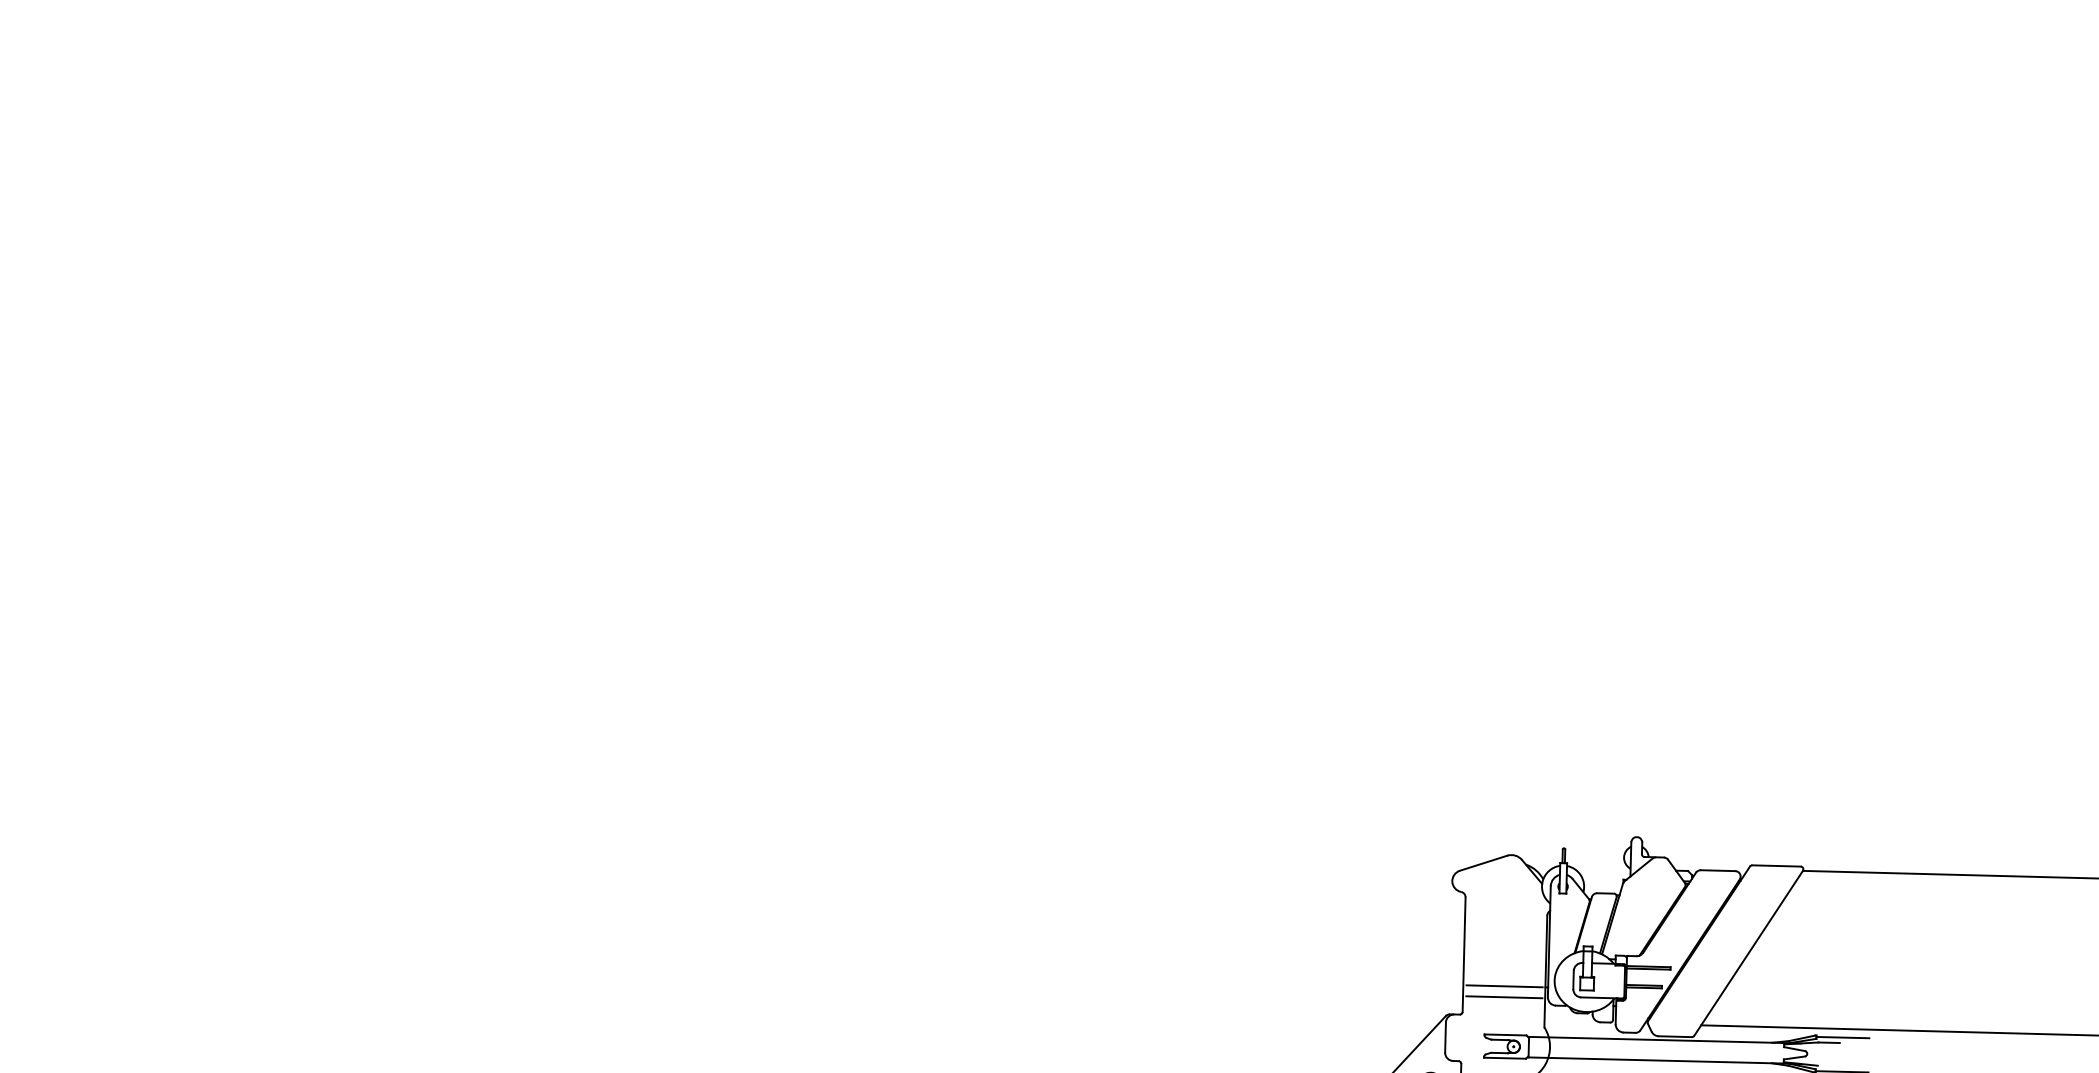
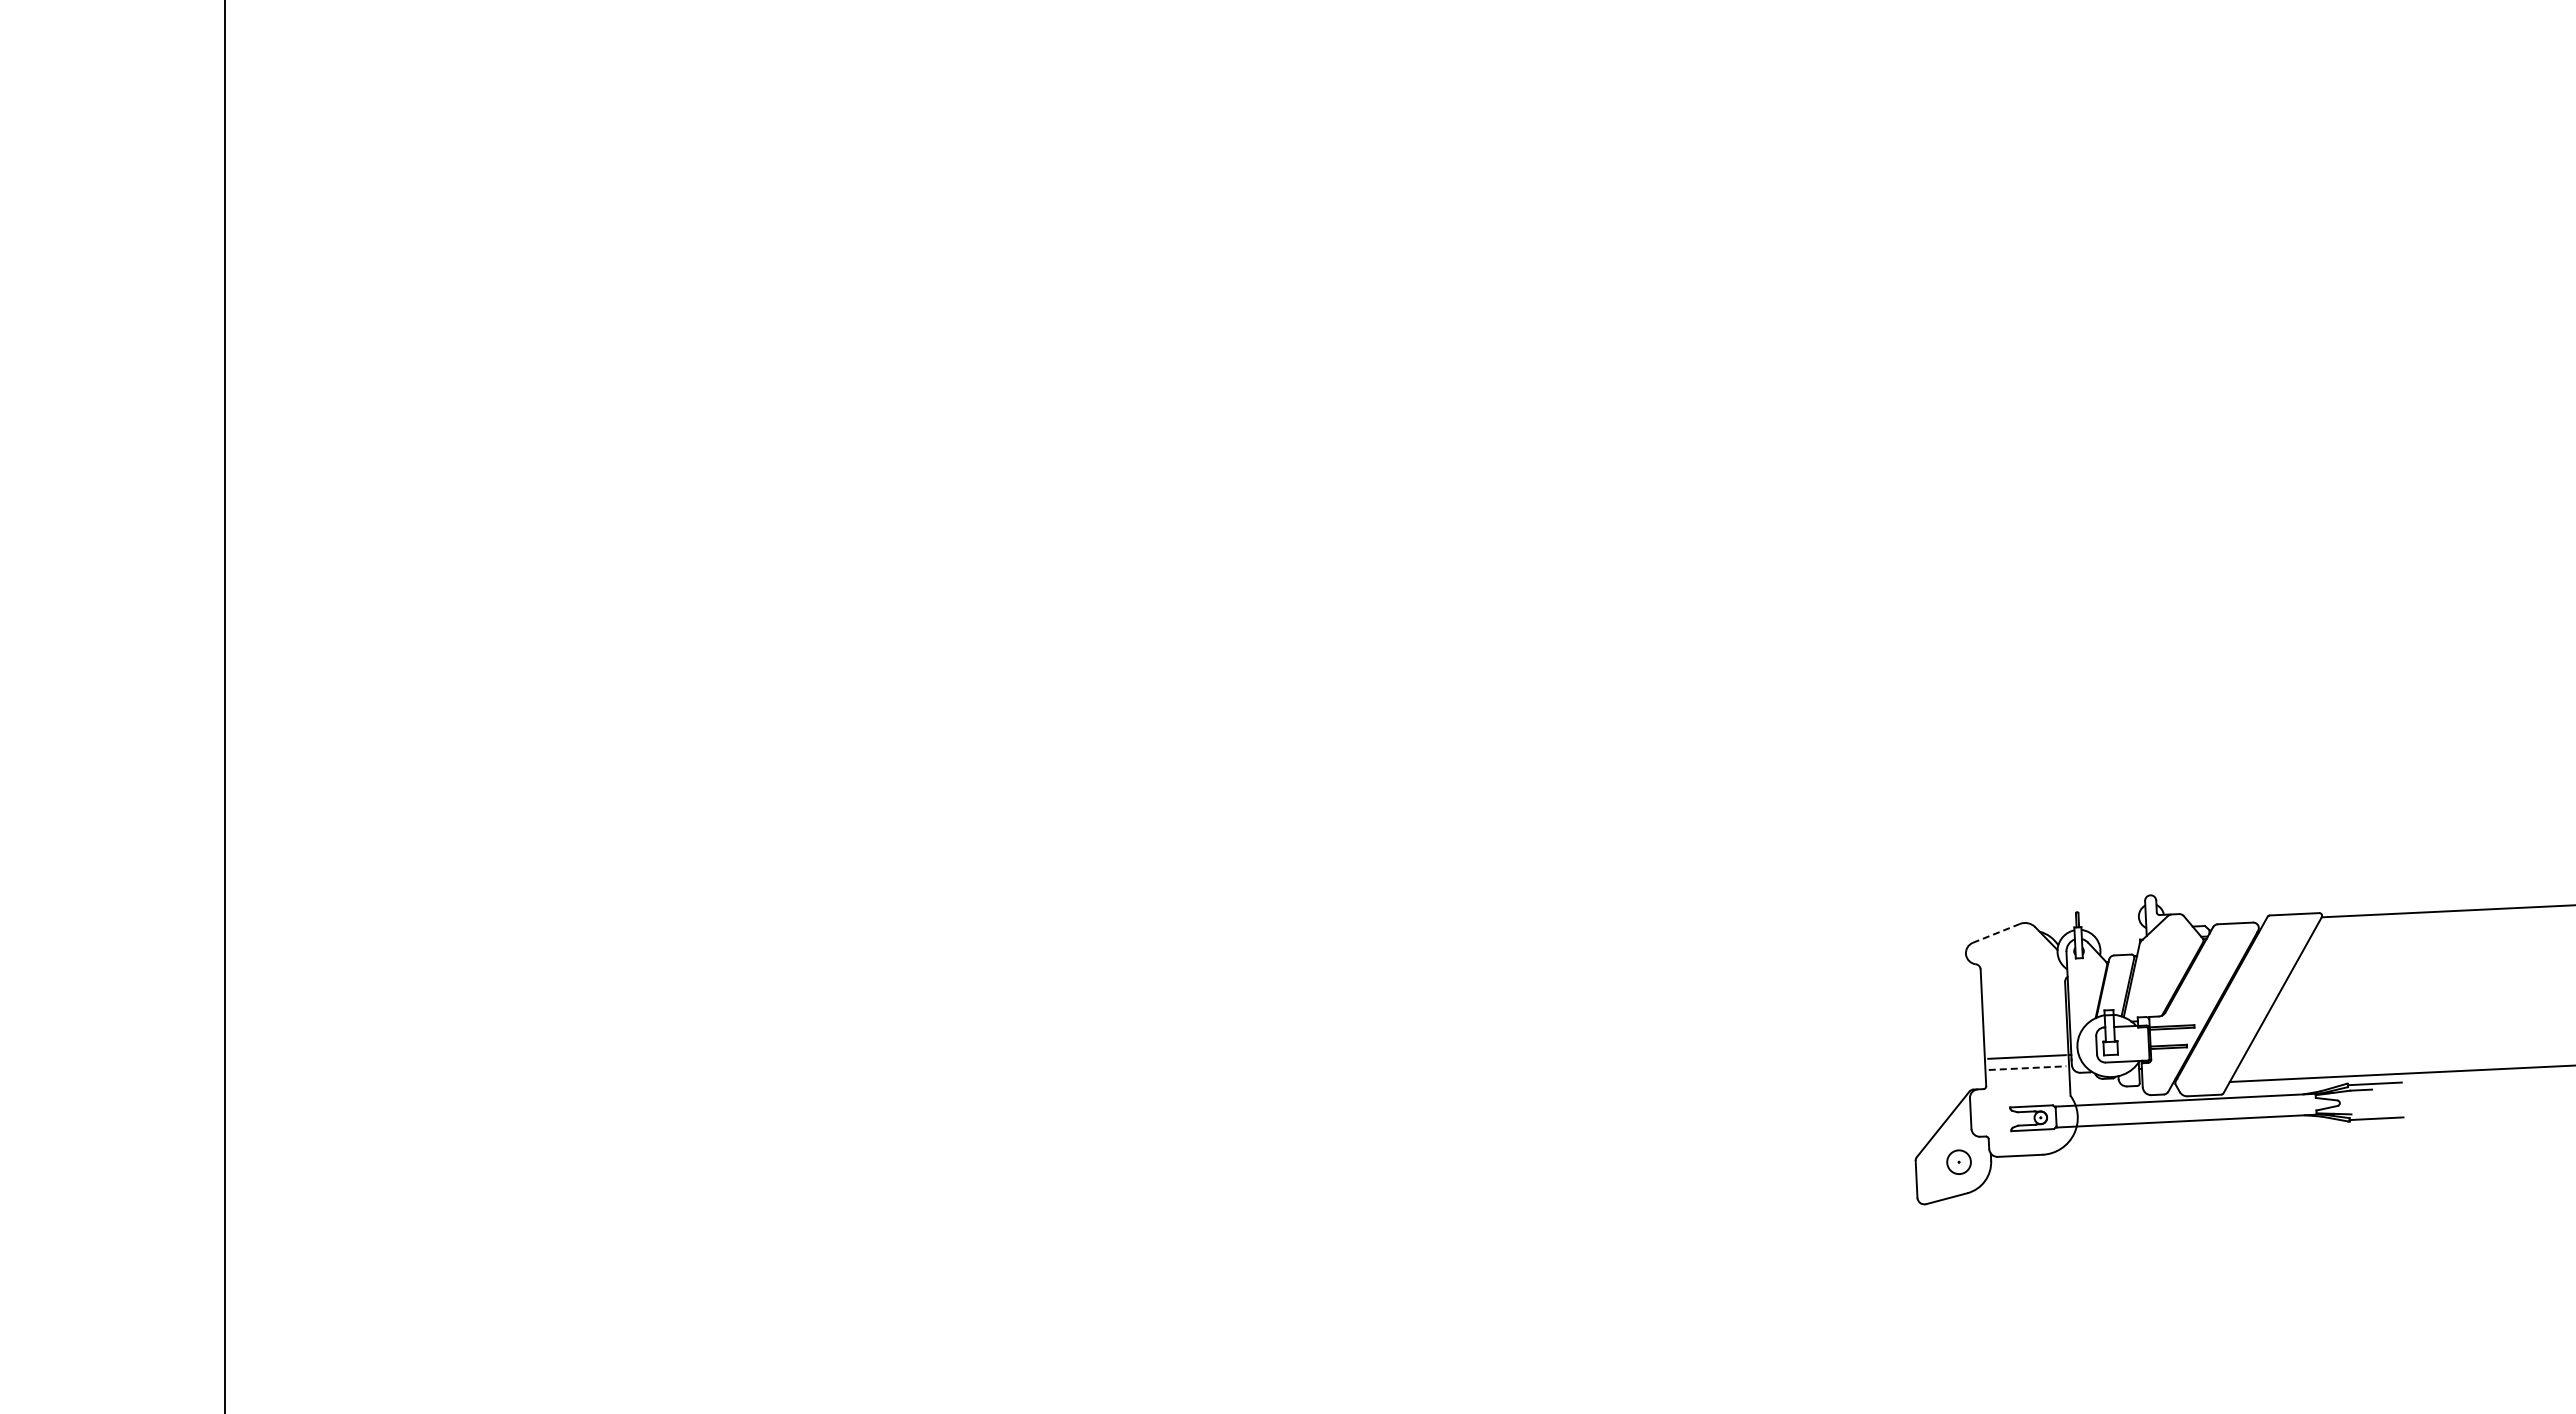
line: (1483, 863) -> (1996, 933), solid -> dashed
line: (1504, 997) -> (2027, 1068), solid -> dashed

